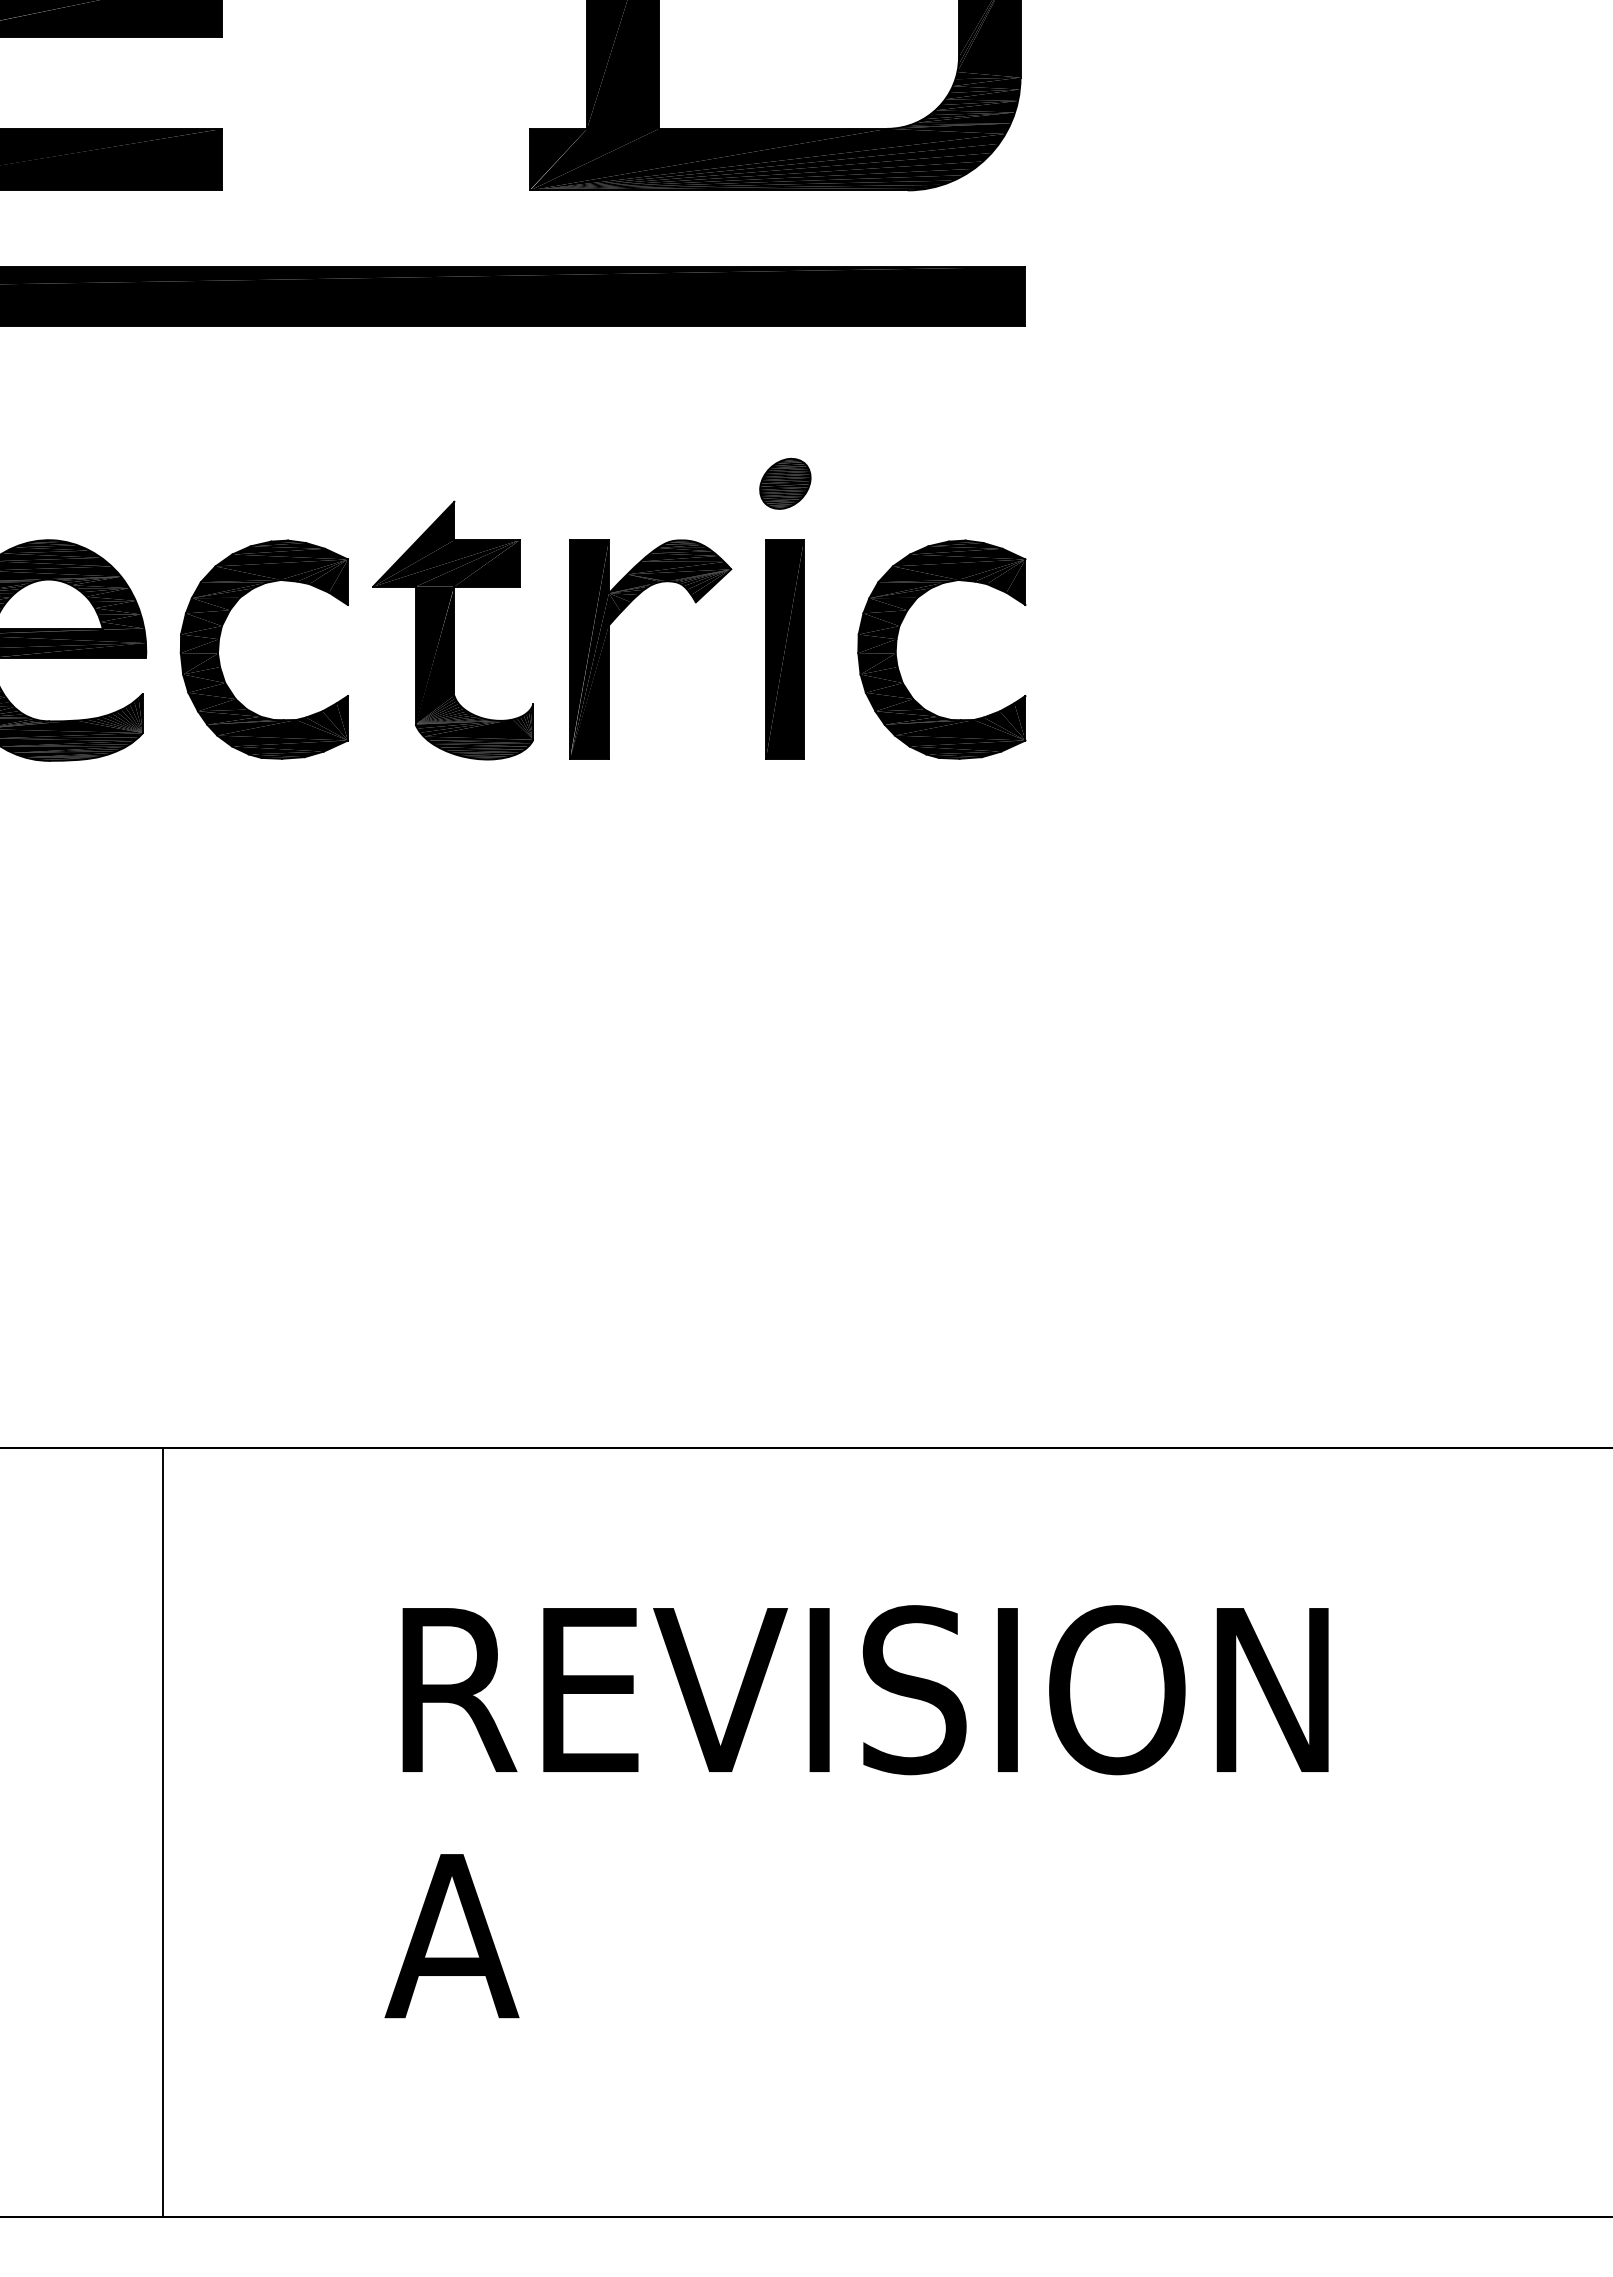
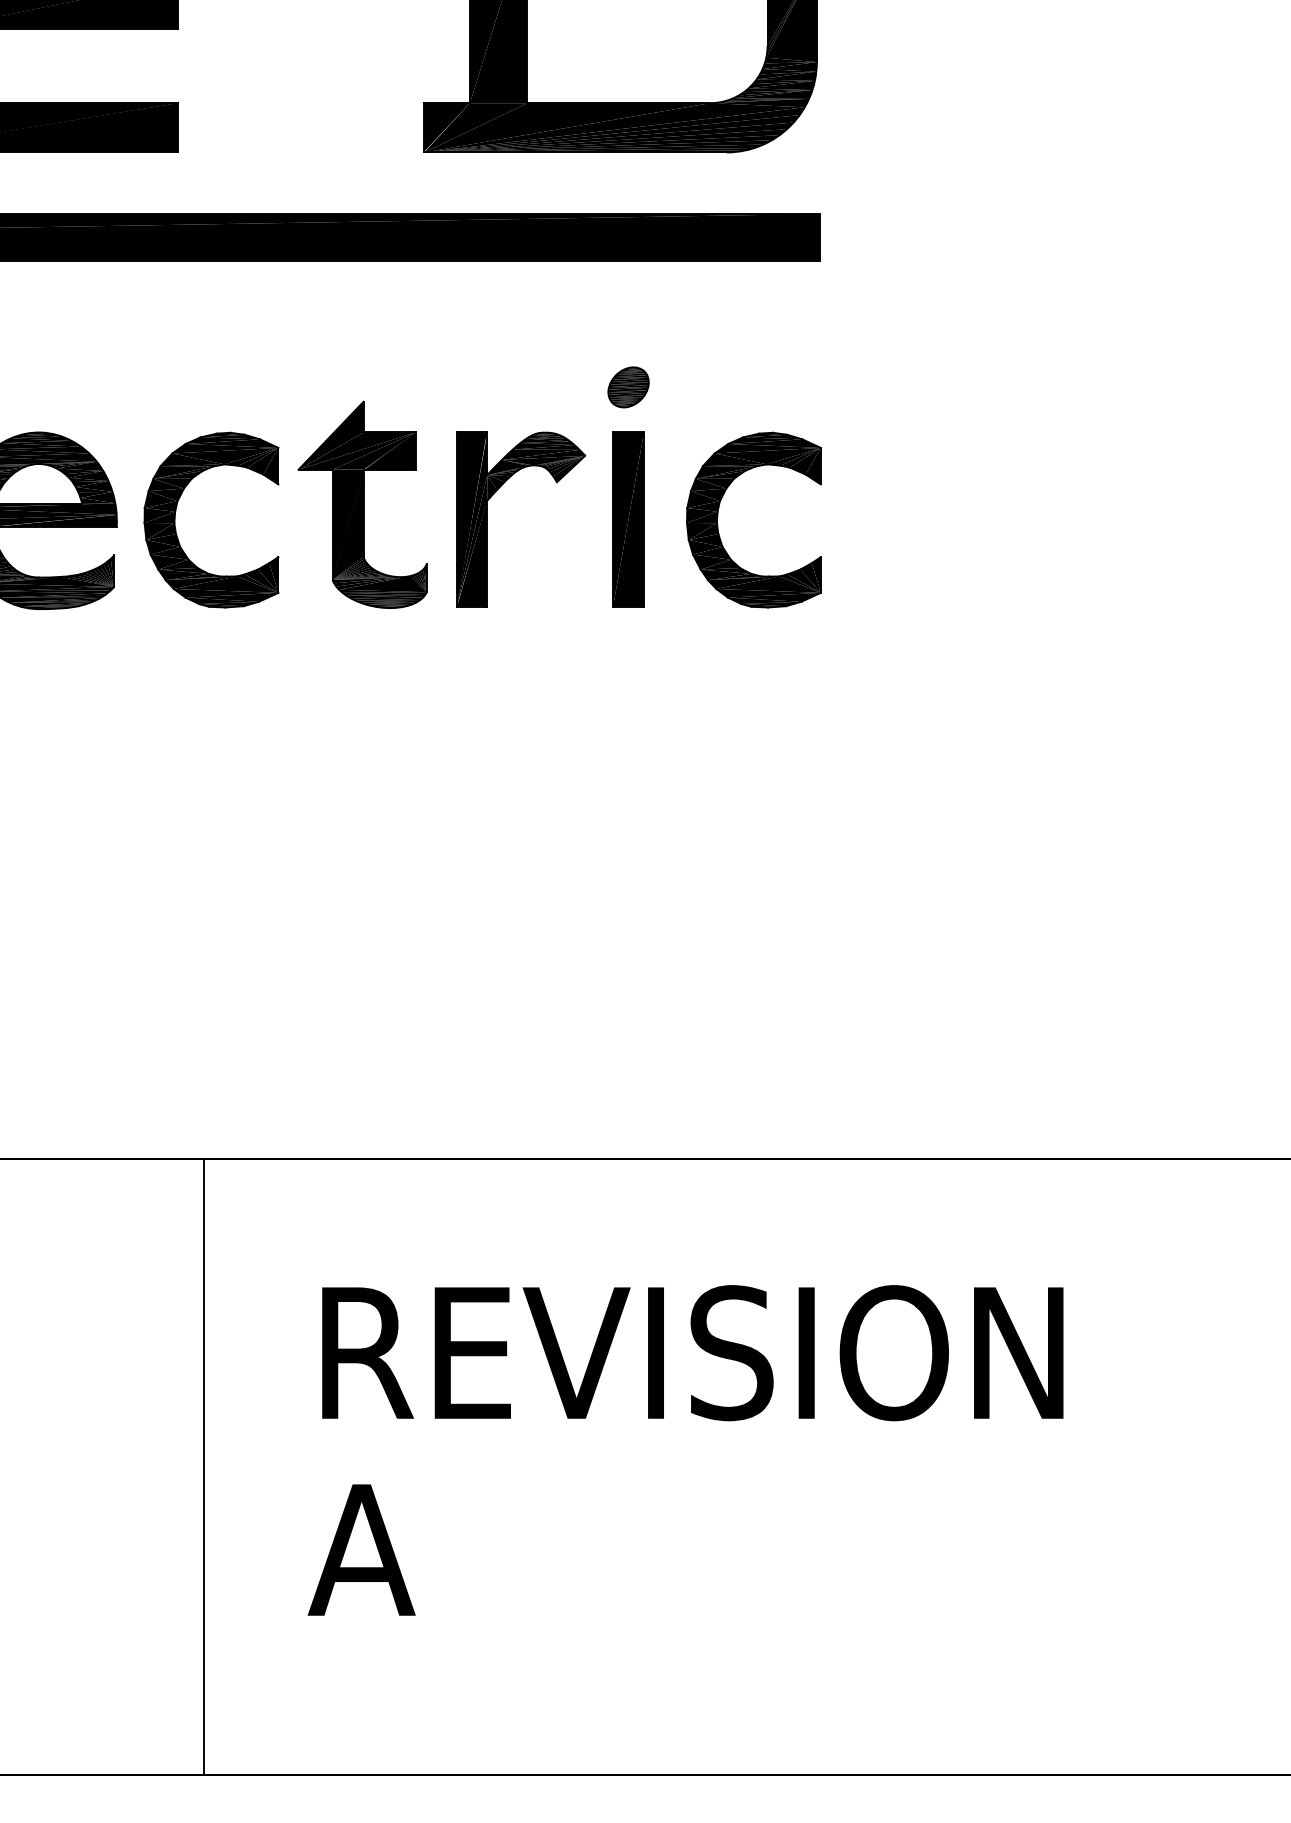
line: (162, 1831) -> (203, 1466), moved

